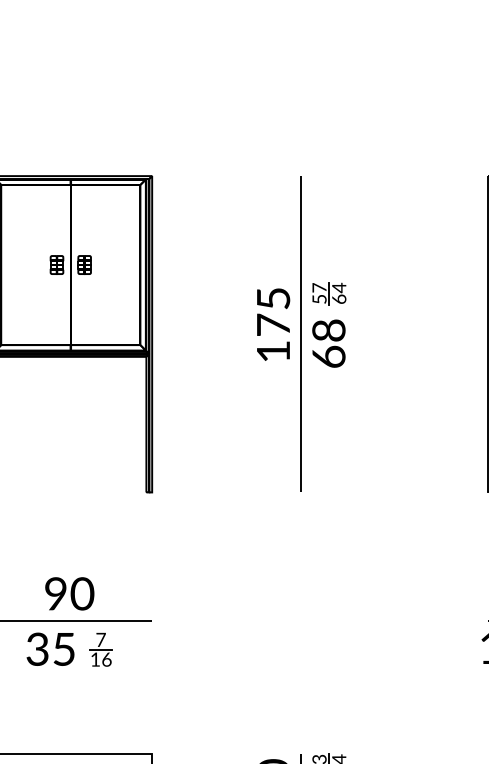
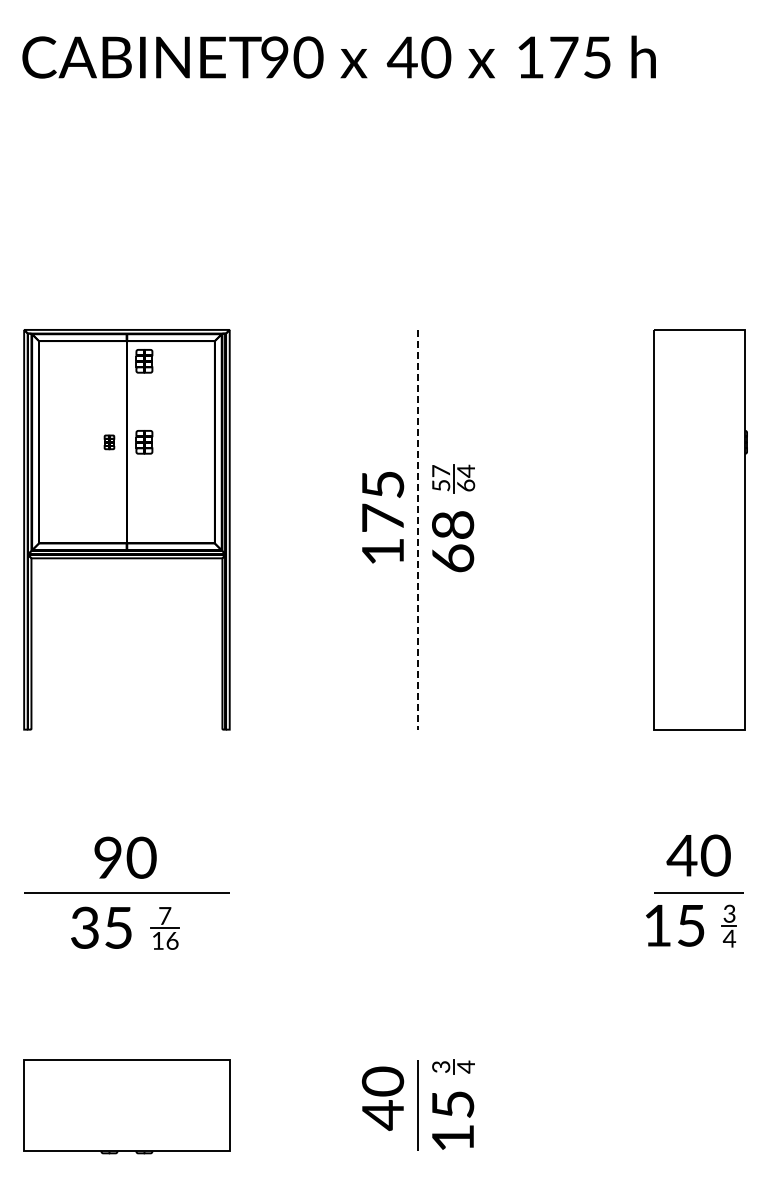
part: (84, 201) -> (144, 361), added
part: (57, 265) -> (109, 442), size x0.6
line: (300, 334) -> (417, 529), solid -> dashed

